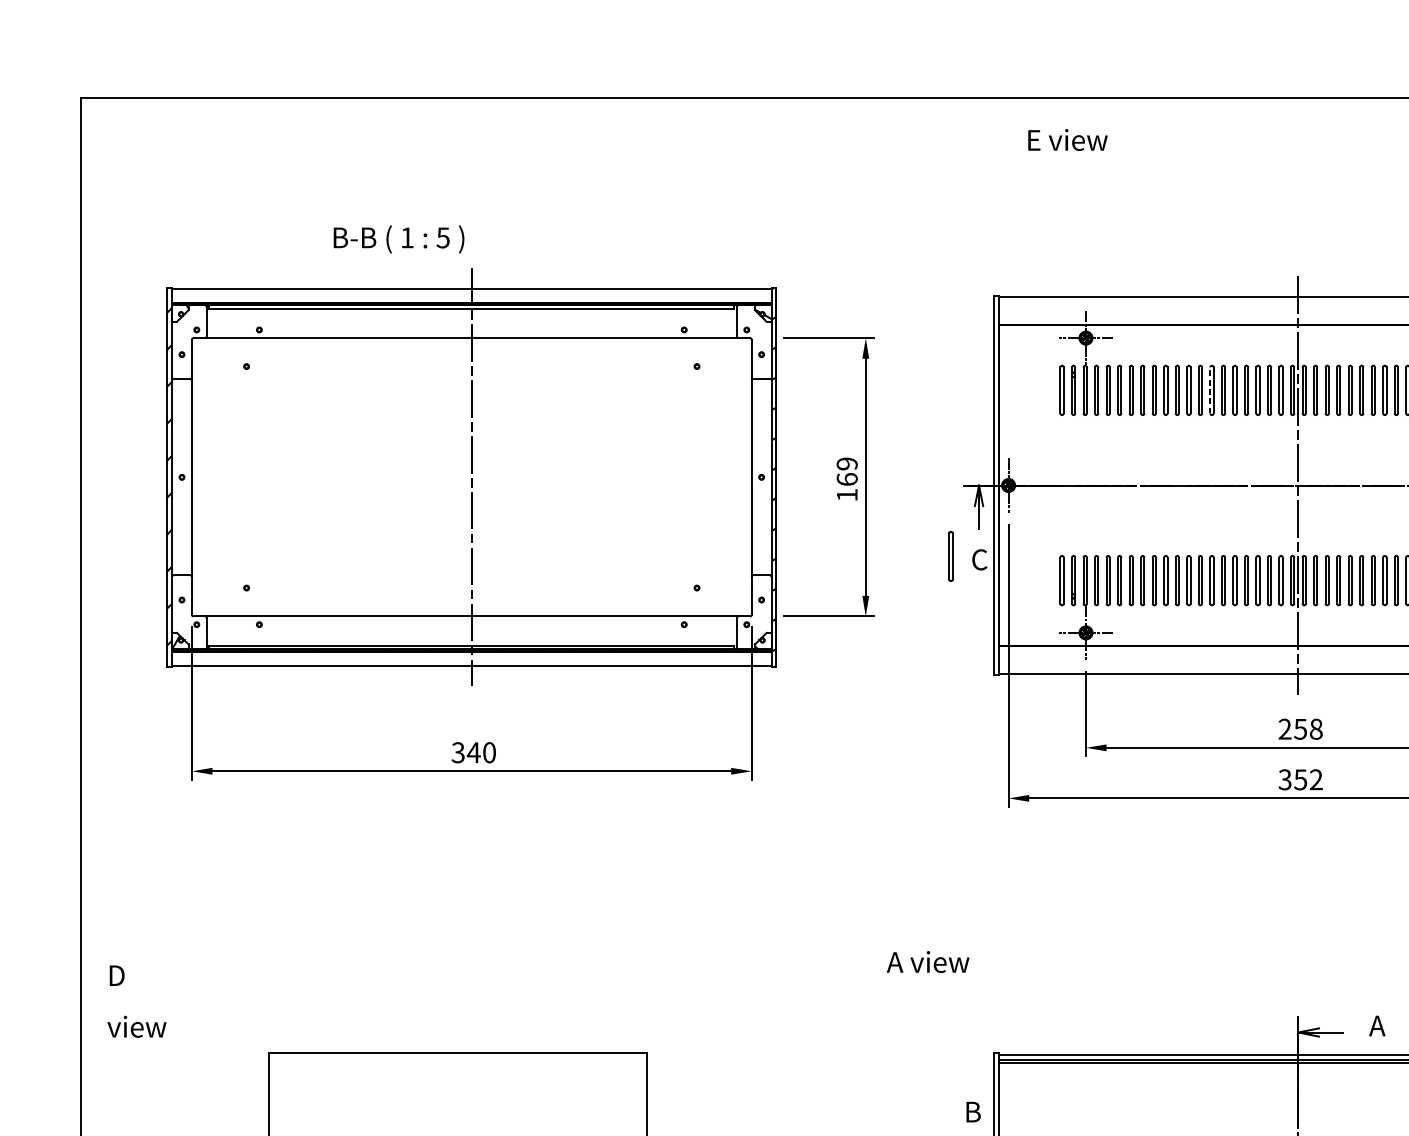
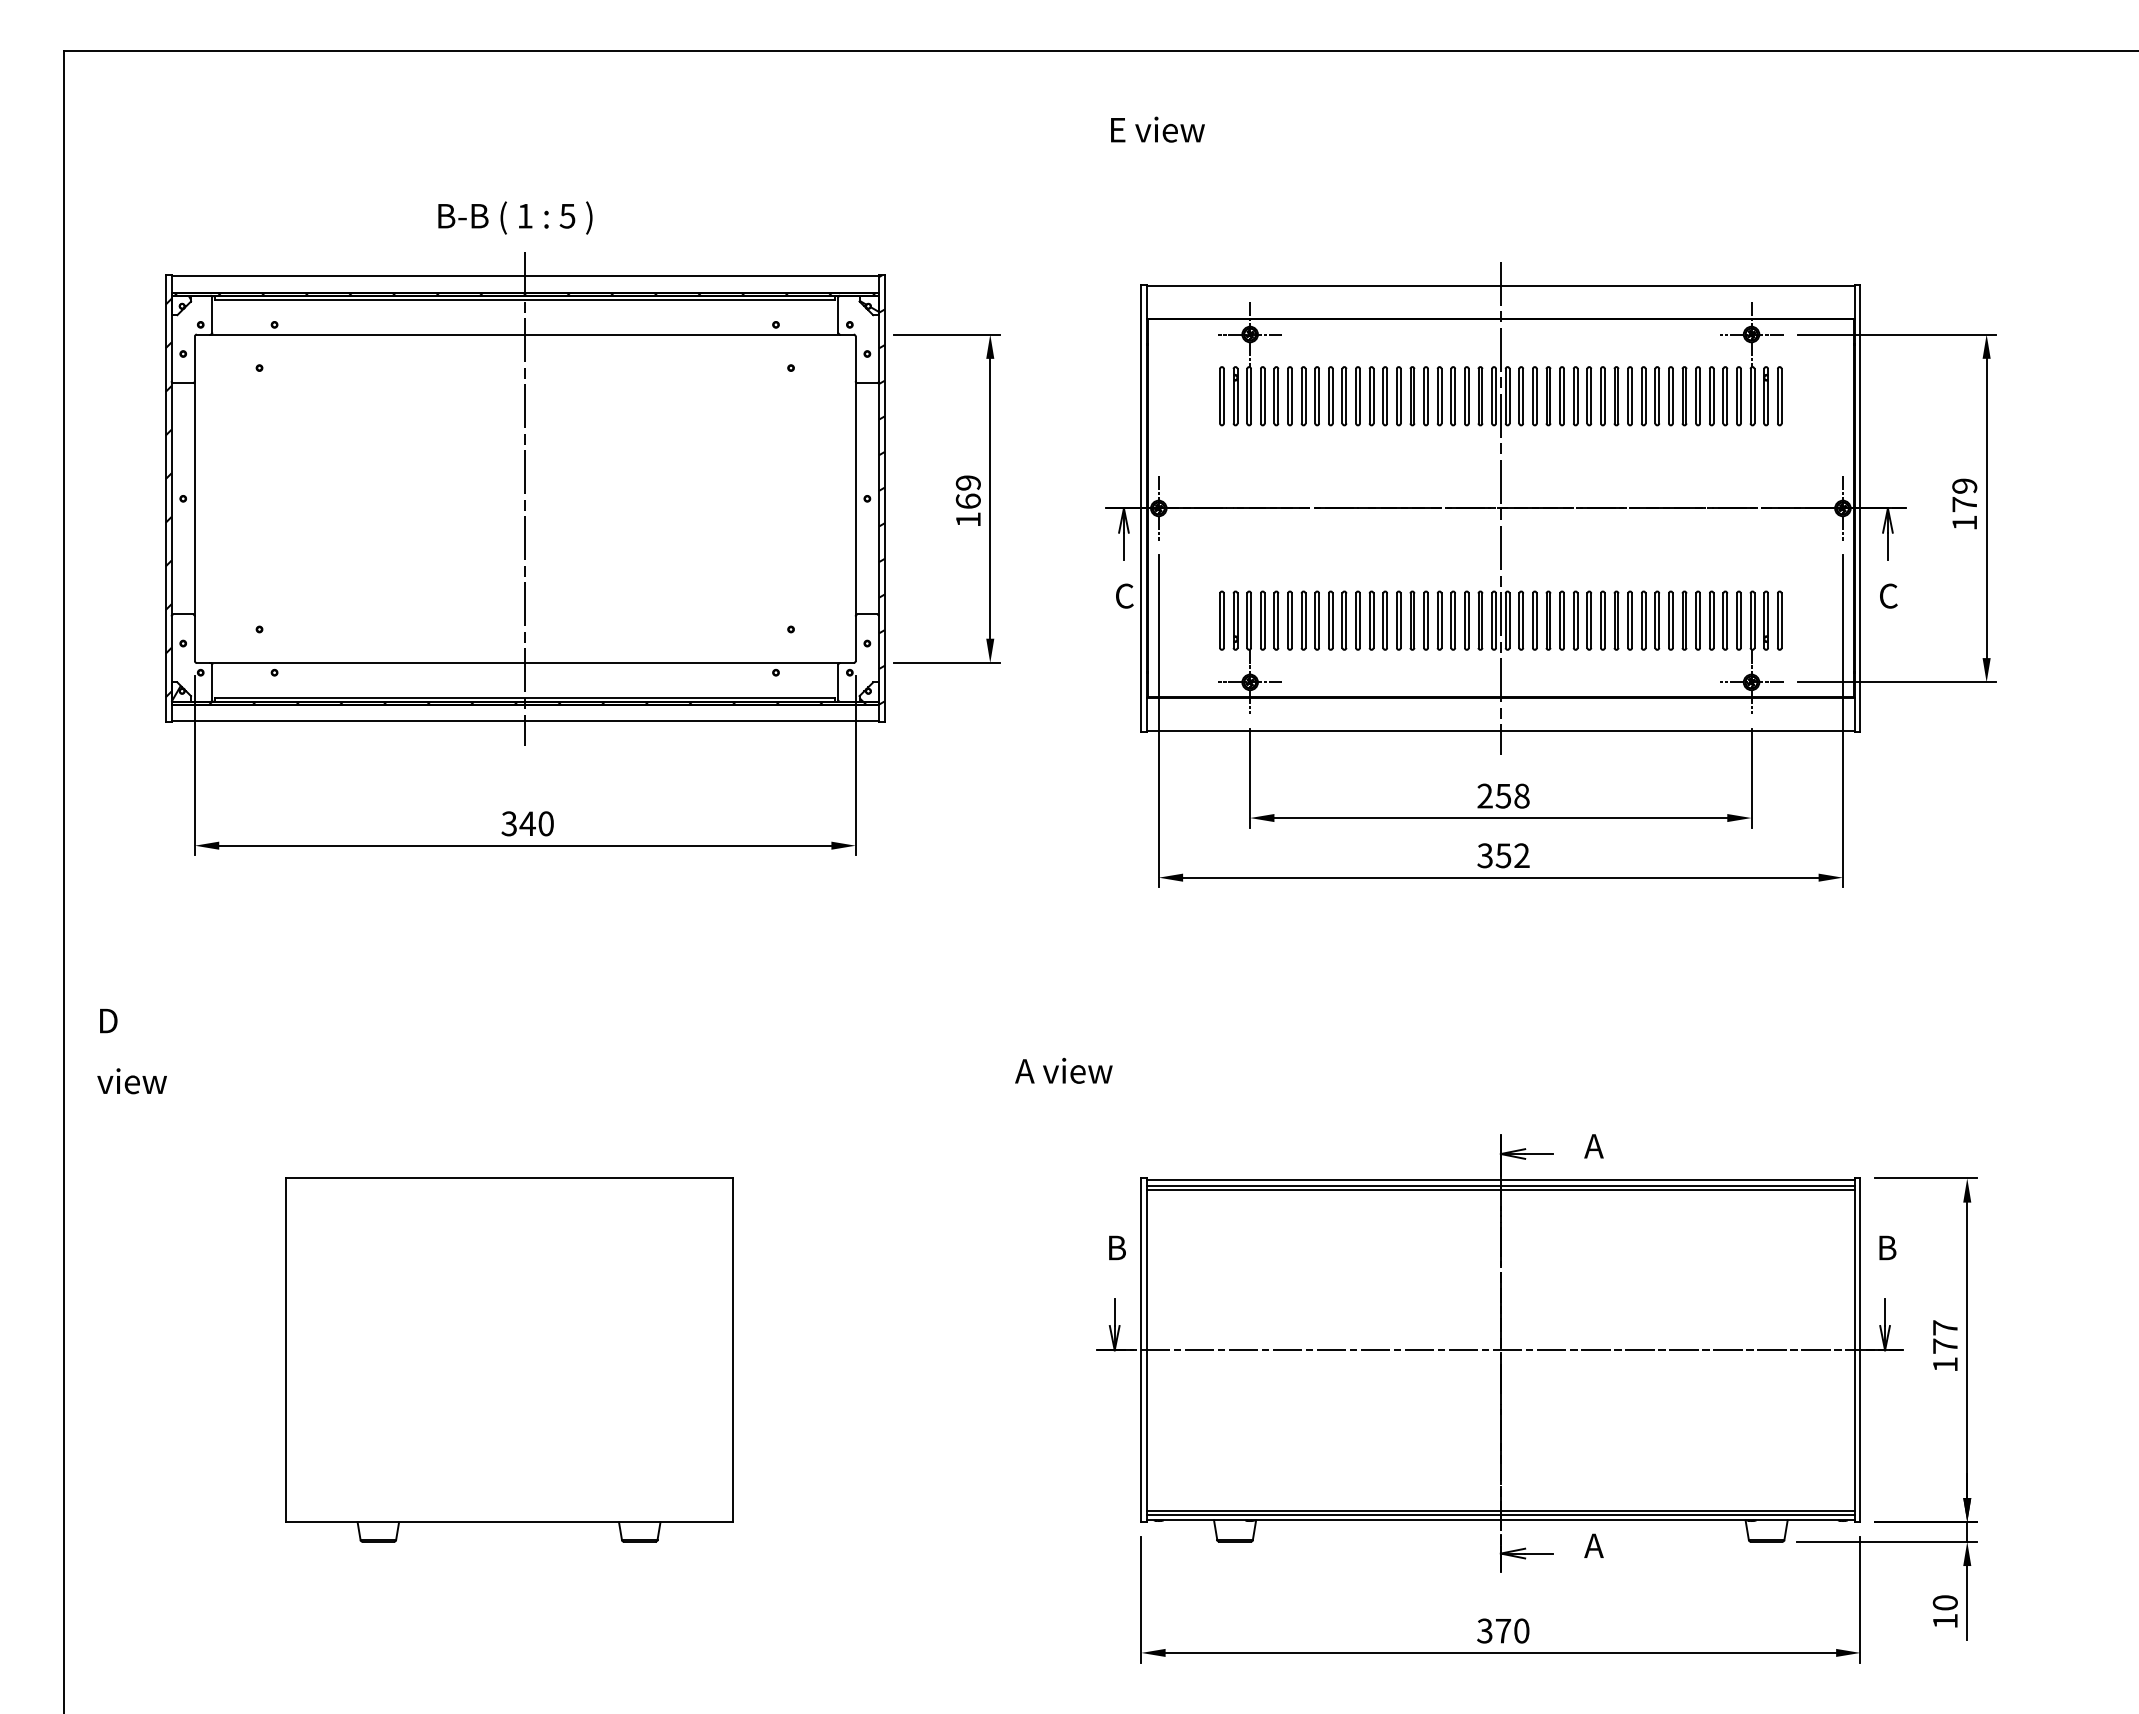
text: (1067, 139) -> (1157, 129), moved
text: (399, 239) -> (515, 217), moved
line: (1209, 389) -> (1396, 395), dashed -> solid
part: (950, 556) -> (1090, 592), removed
text: (136, 1001) -> (131, 1051), moved

